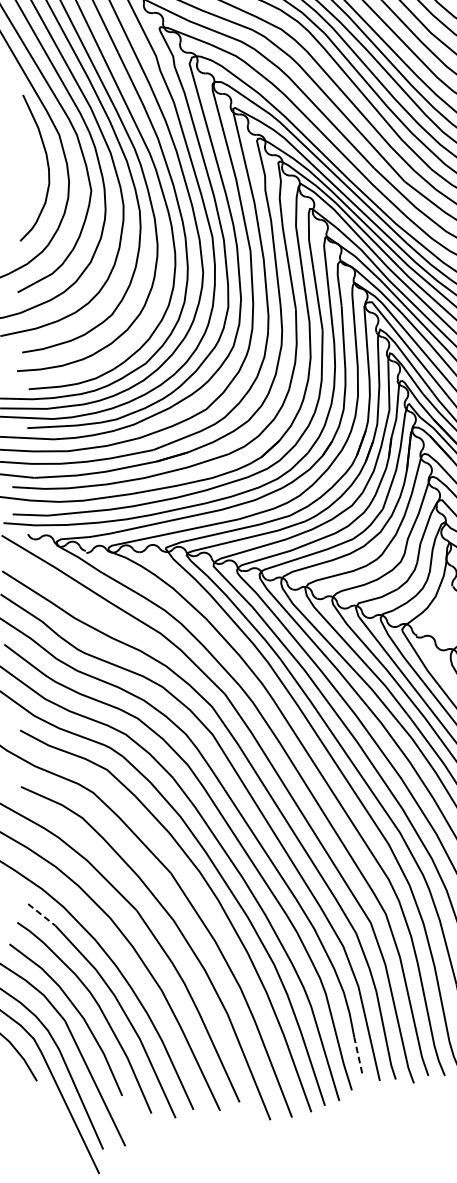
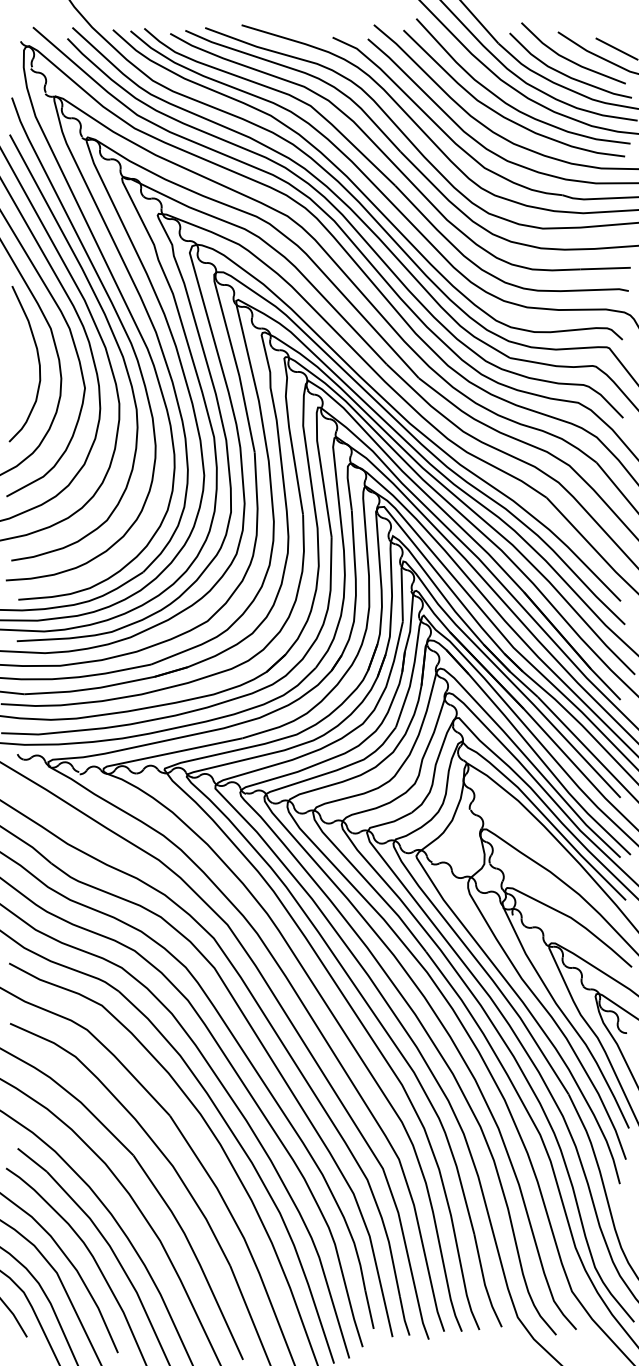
line: (42, 915) -> (32, 1160), dashed -> solid
line: (358, 1055) -> (369, 1309), dashed -> solid

